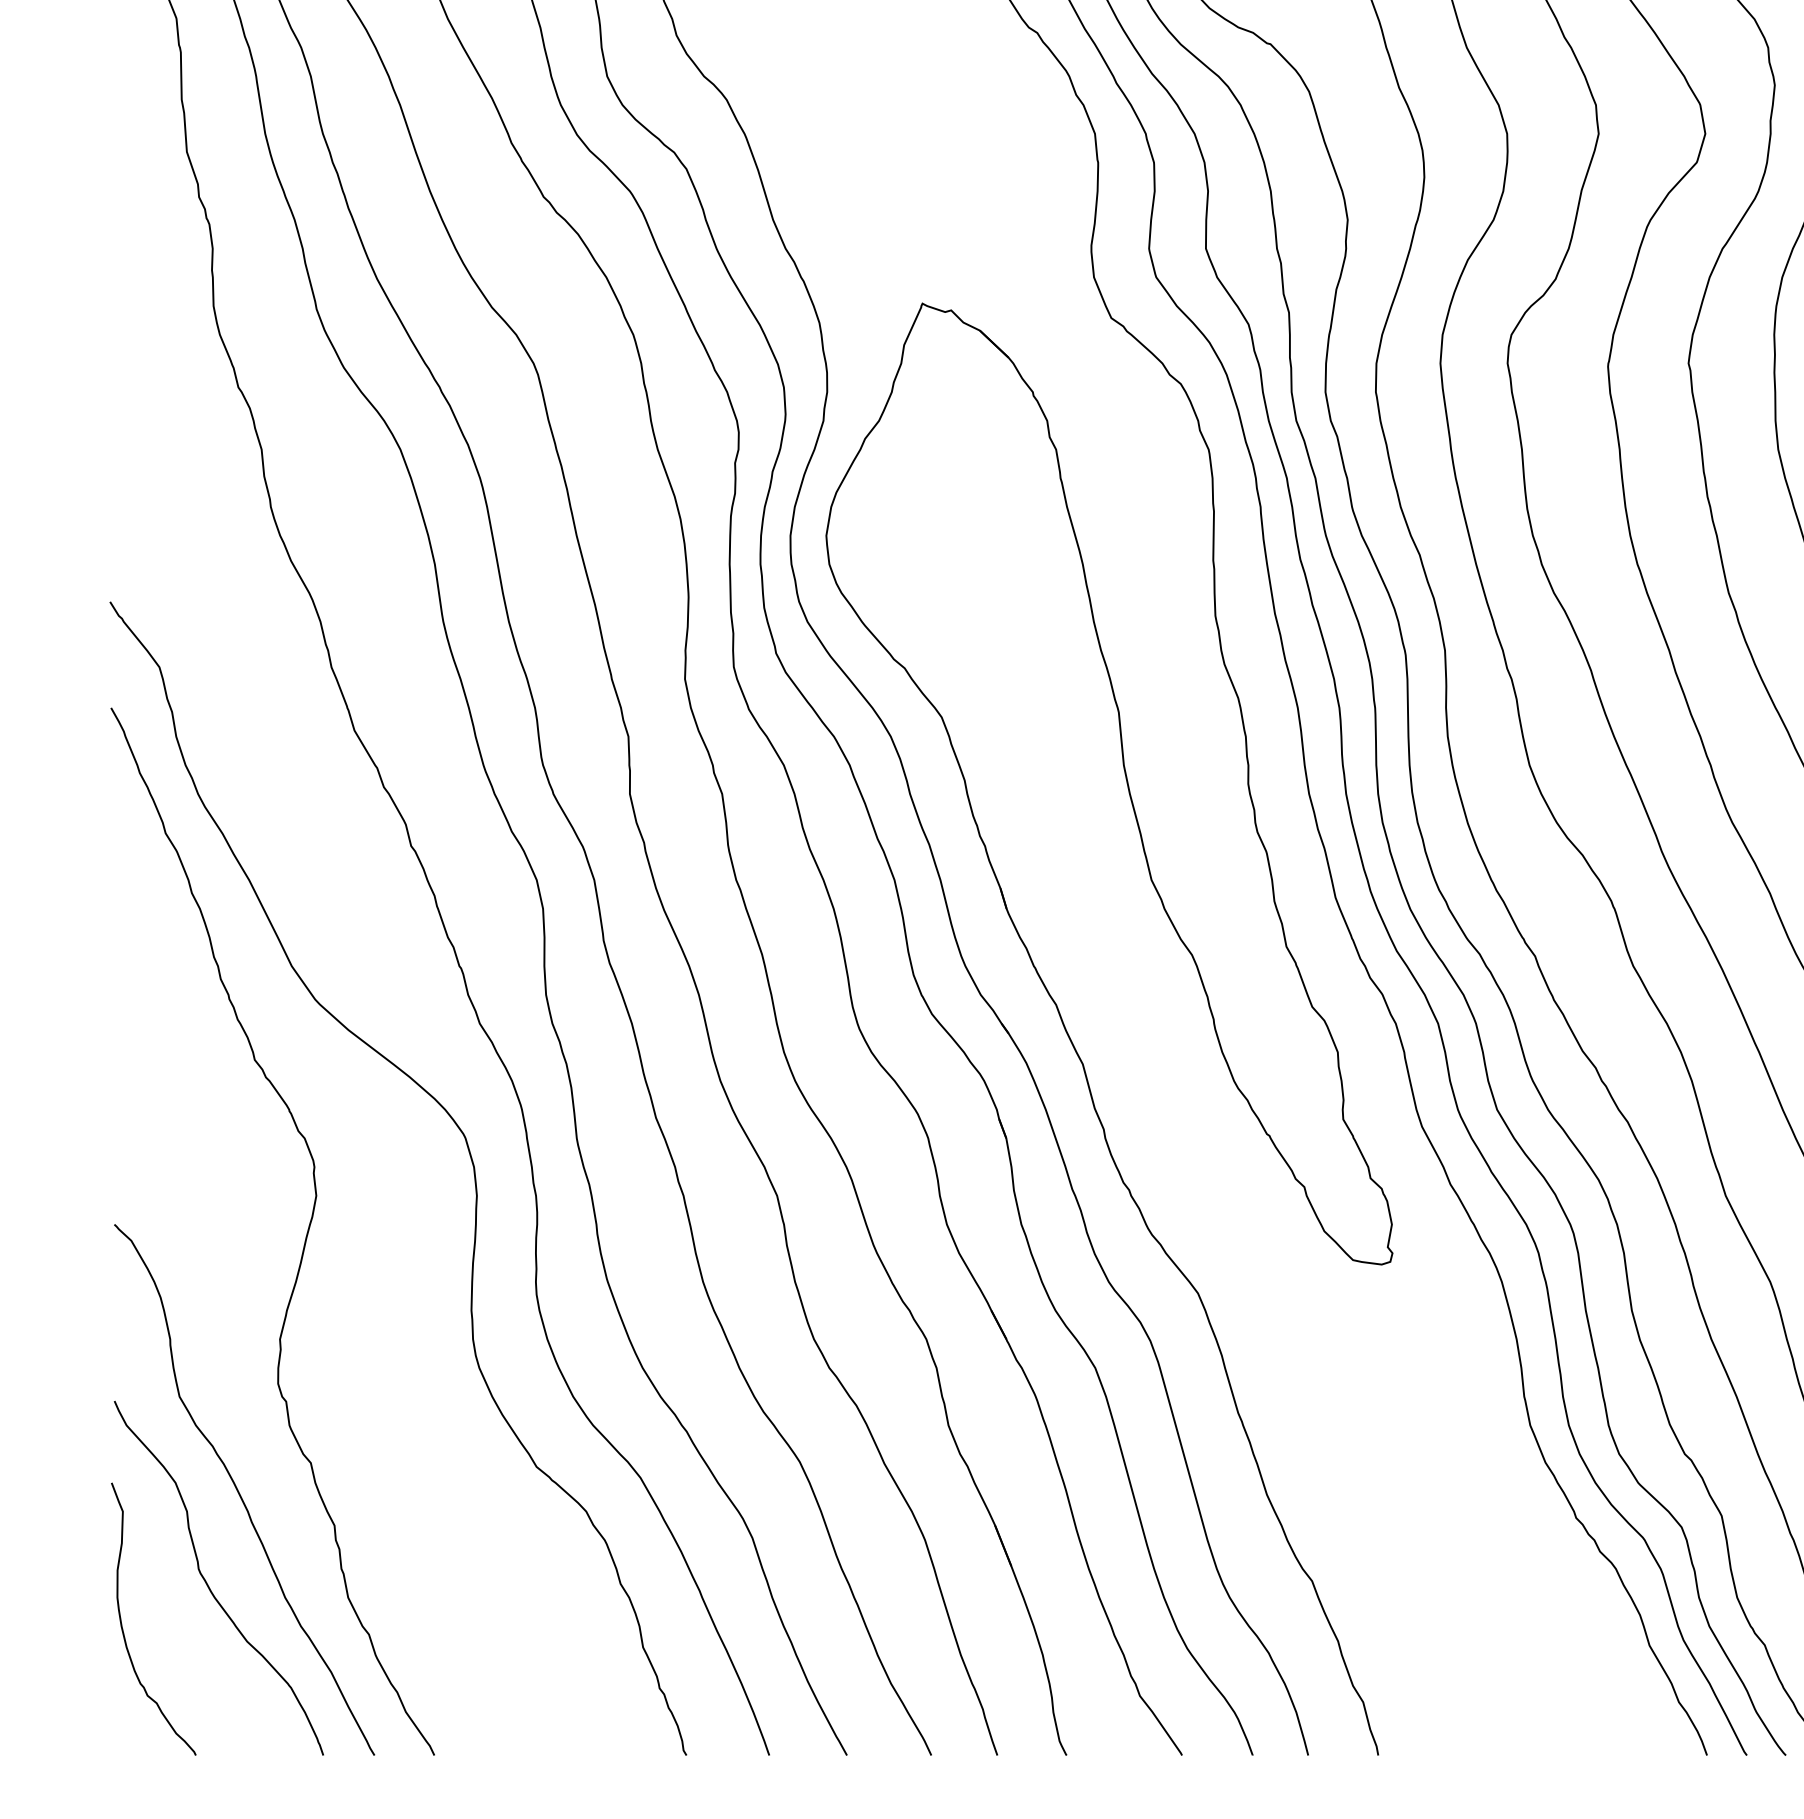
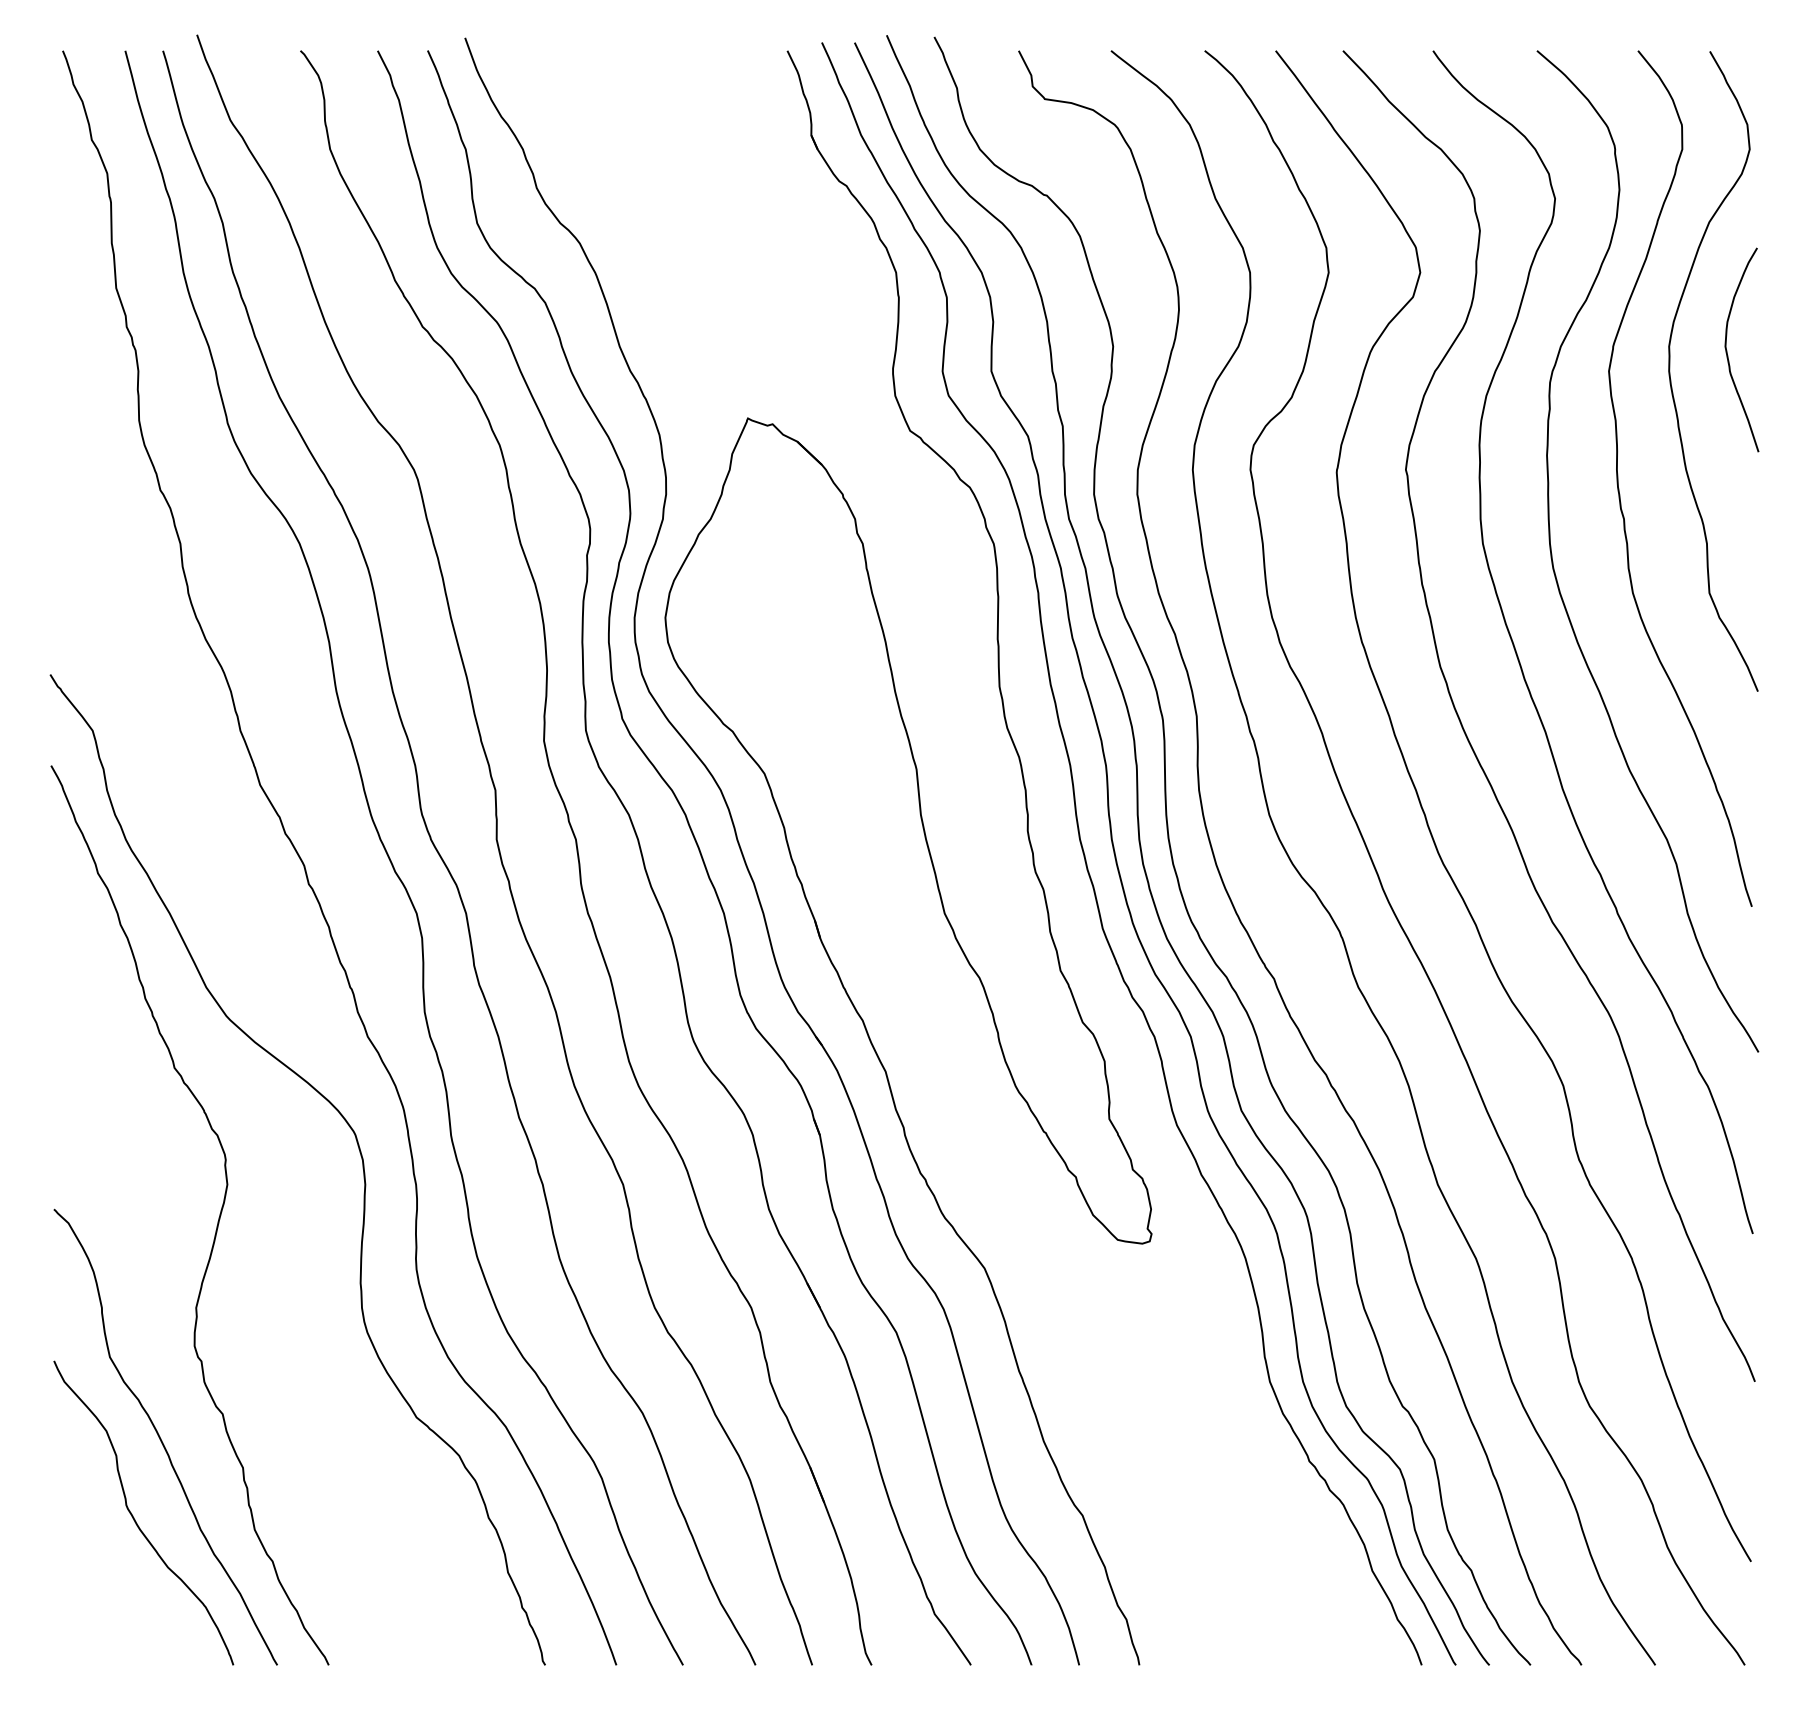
curve: (123, 1626) -> (61, 1554), removed

